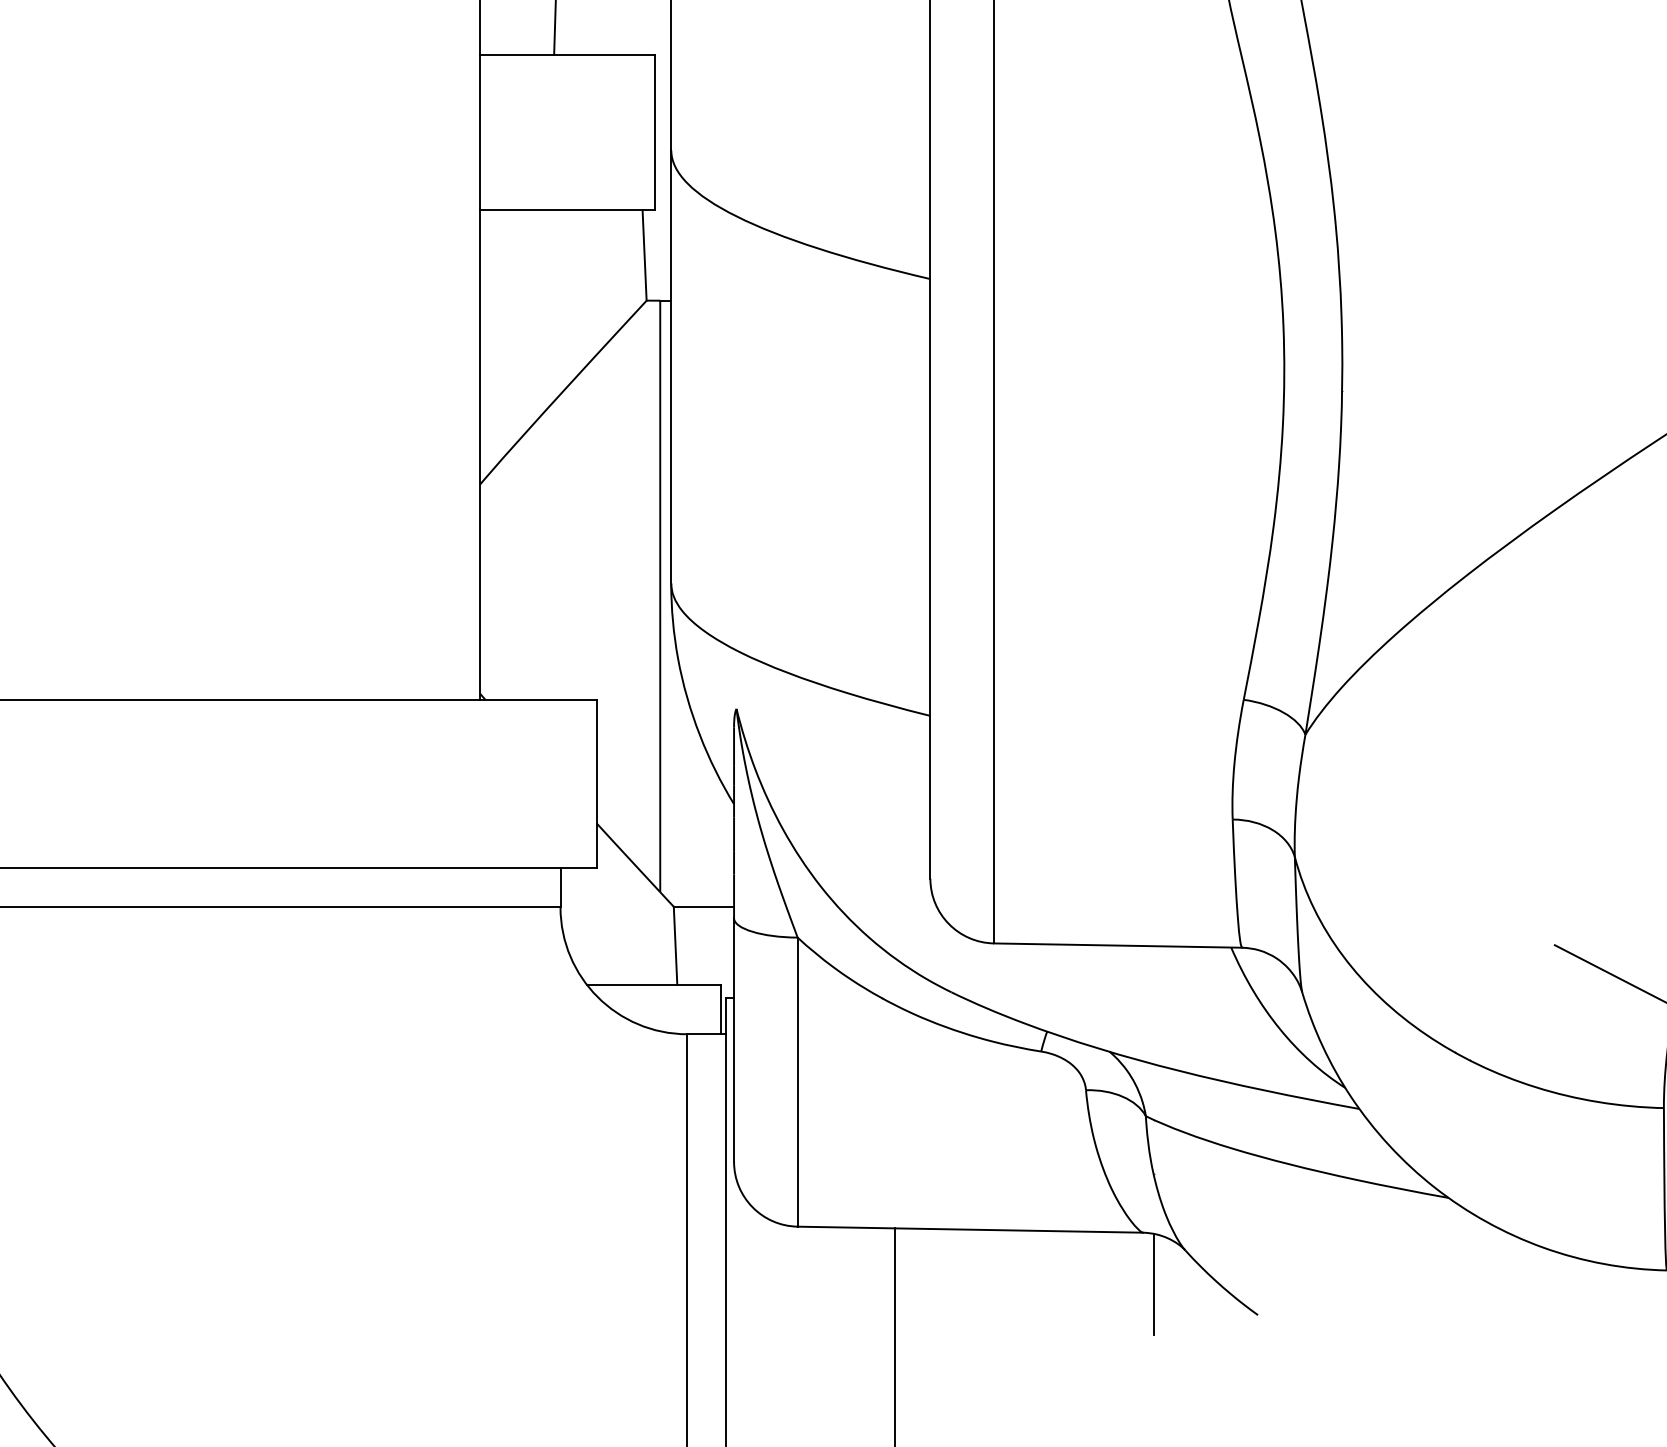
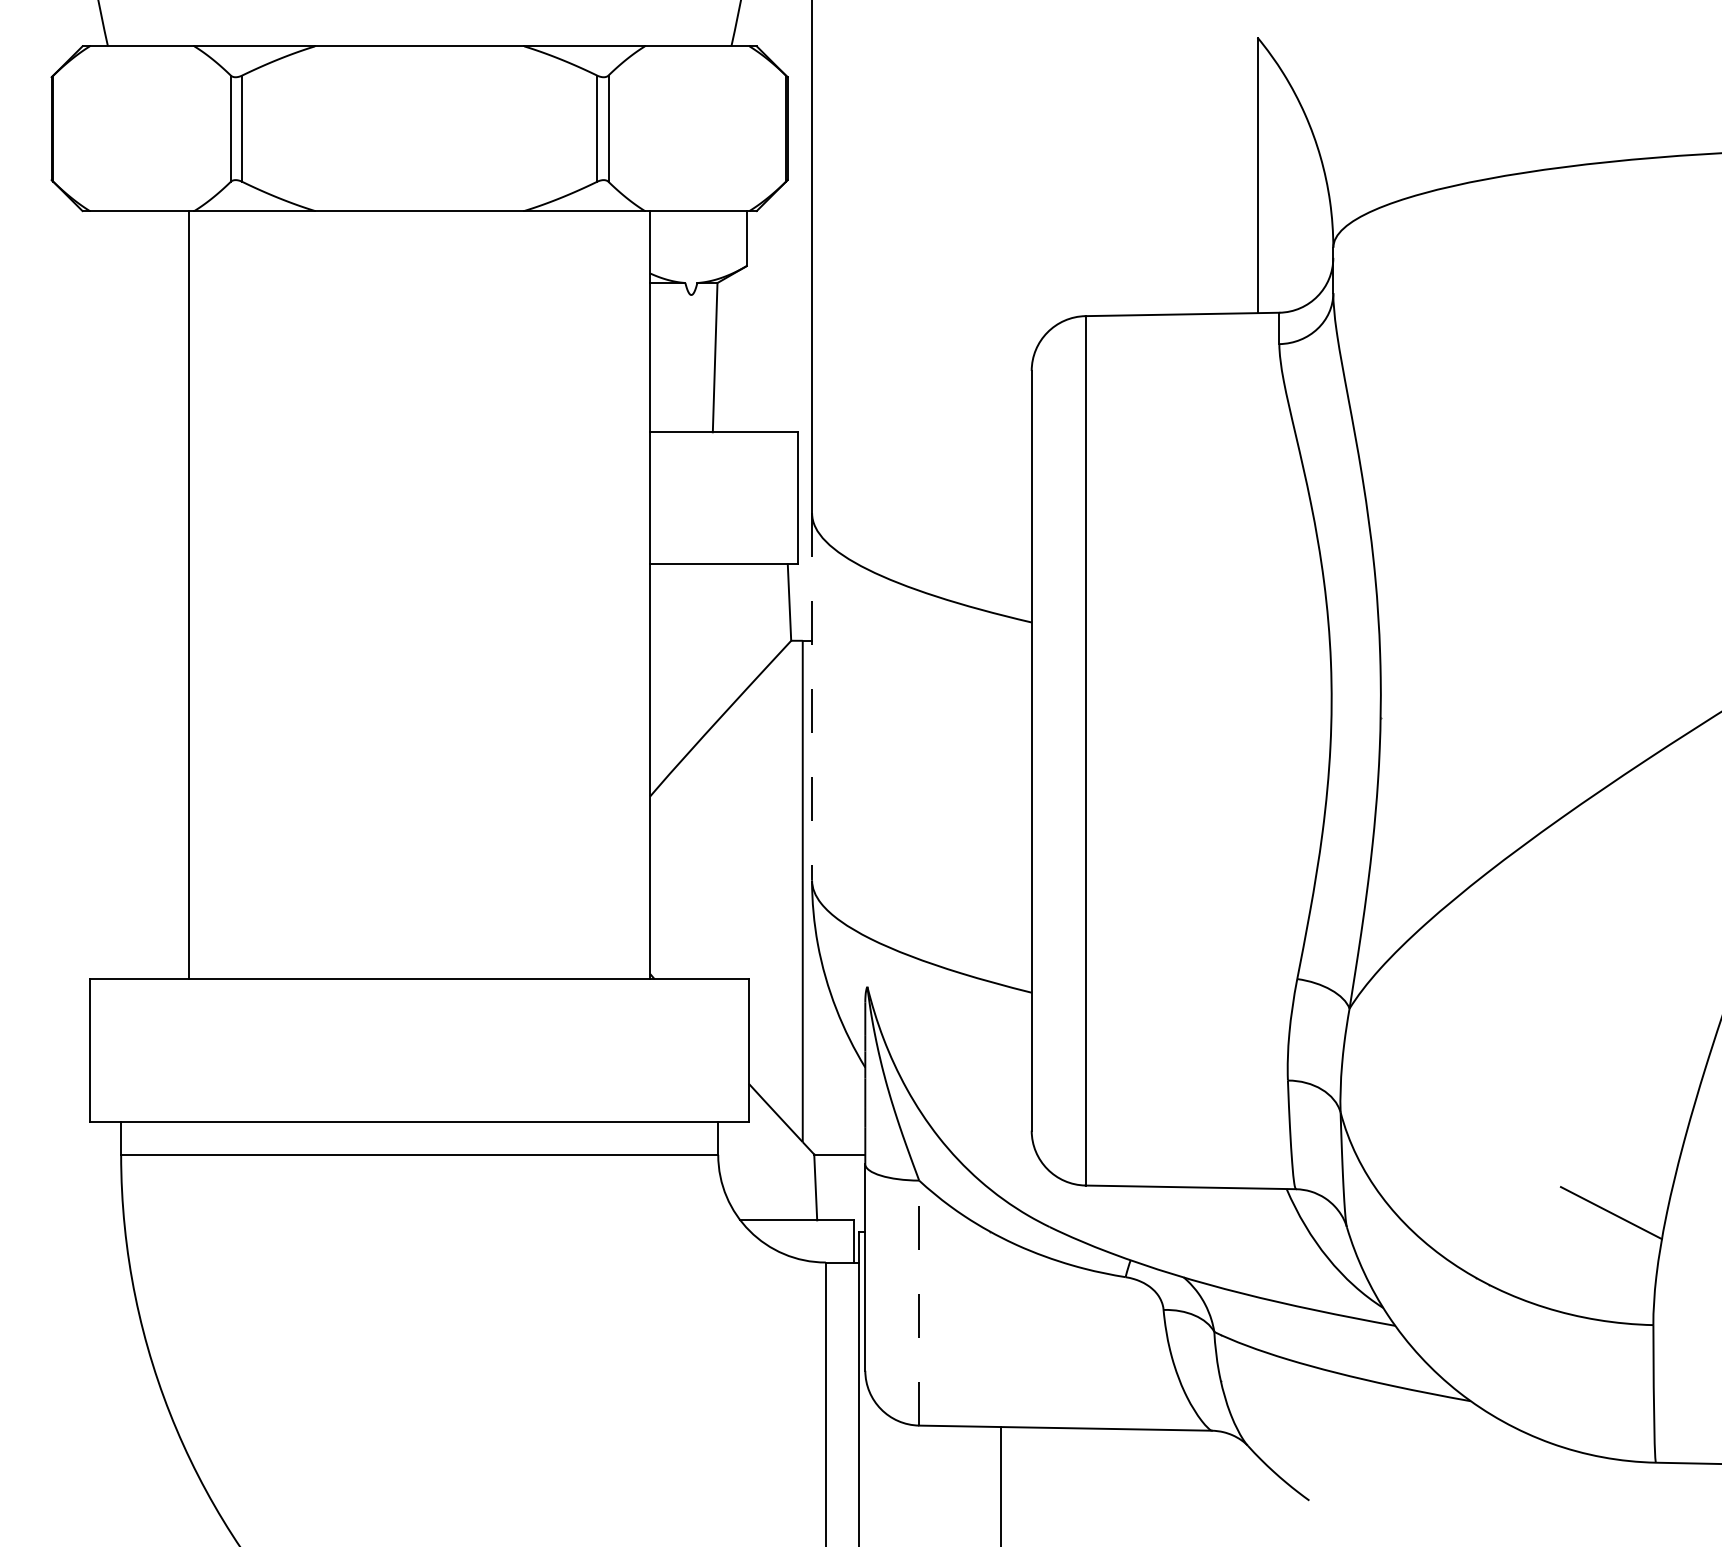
line: (671, 366) -> (812, 696), solid -> dashed
line: (797, 1081) -> (919, 1302), solid -> dashed
line: (1153, 1284) -> (1220, 1474), removed

